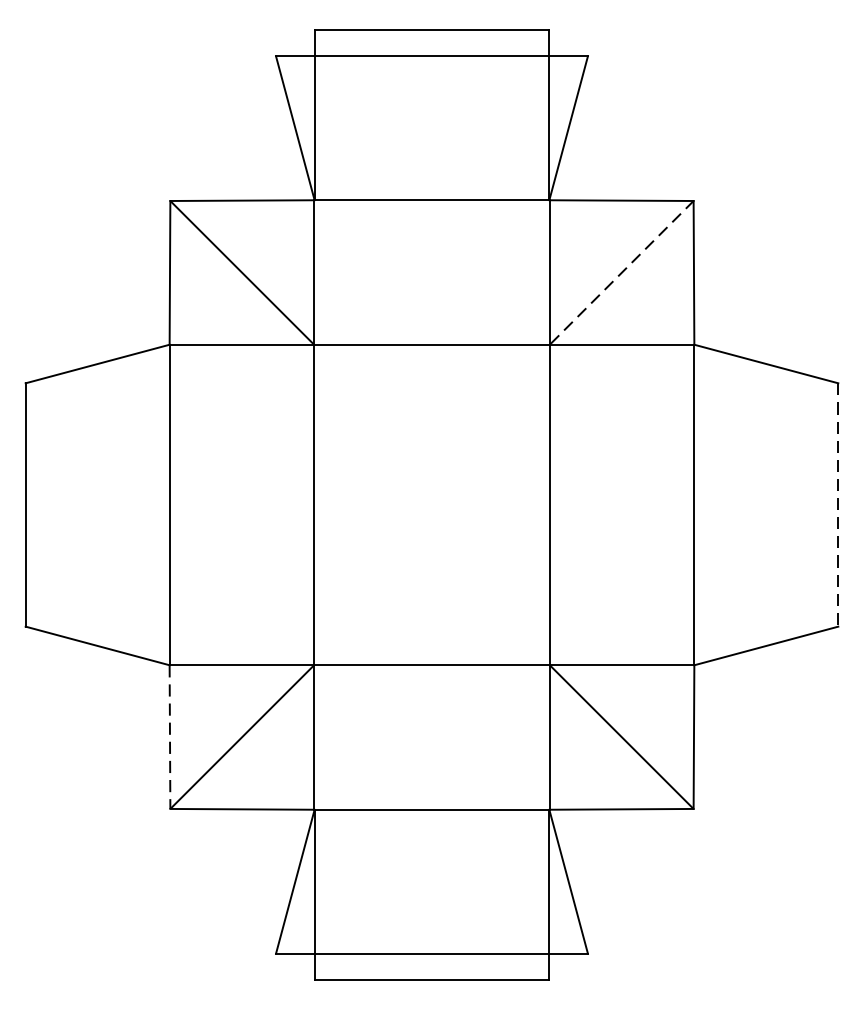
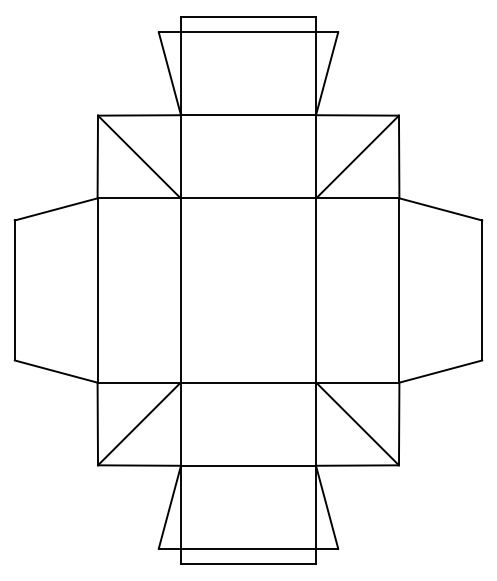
line: (621, 272) -> (357, 156), dashed -> solid
line: (838, 505) -> (482, 290), dashed -> solid
line: (169, 737) -> (97, 424), dashed -> solid

